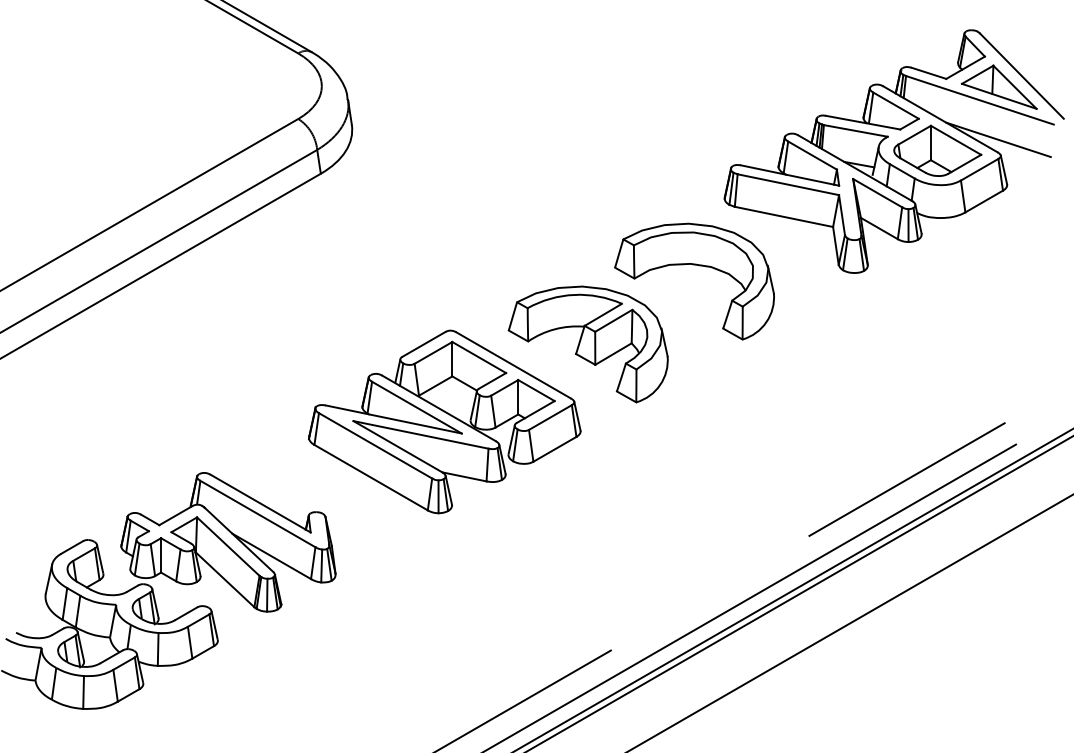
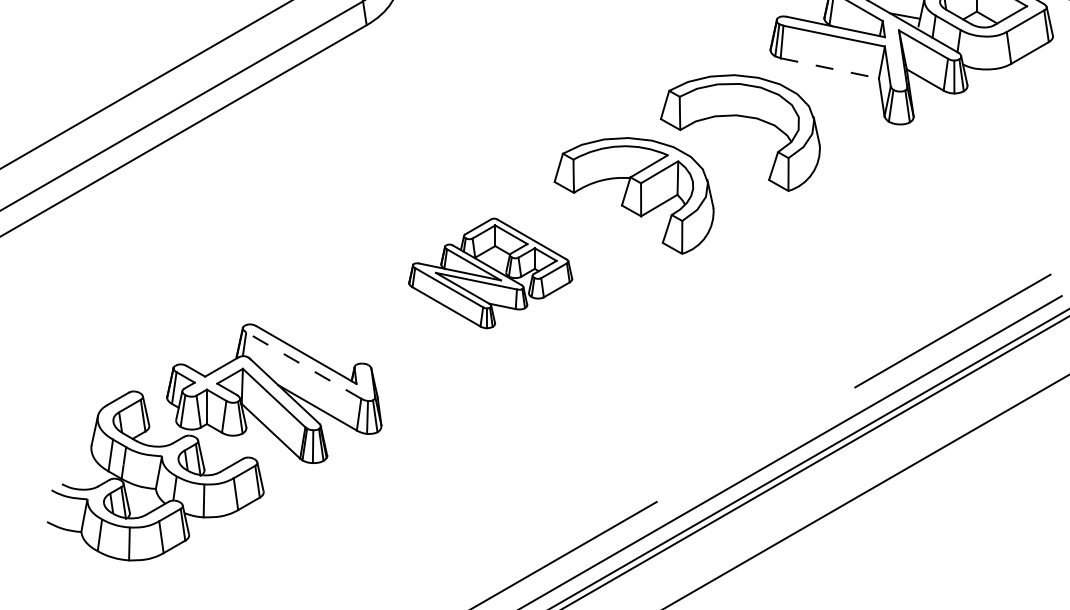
line: (784, 217) -> (830, 68), solid -> dashed
part: (444, 421) -> (490, 272), size x0.6
line: (257, 513) -> (303, 364), solid -> dashed

